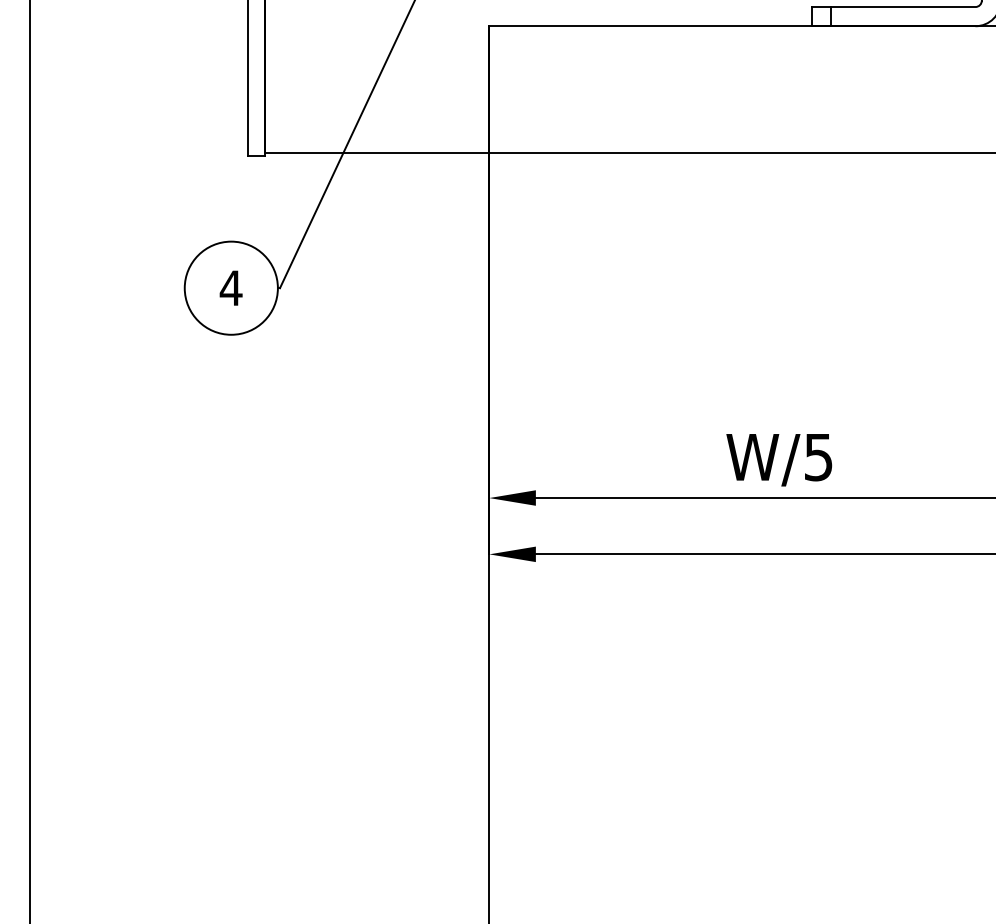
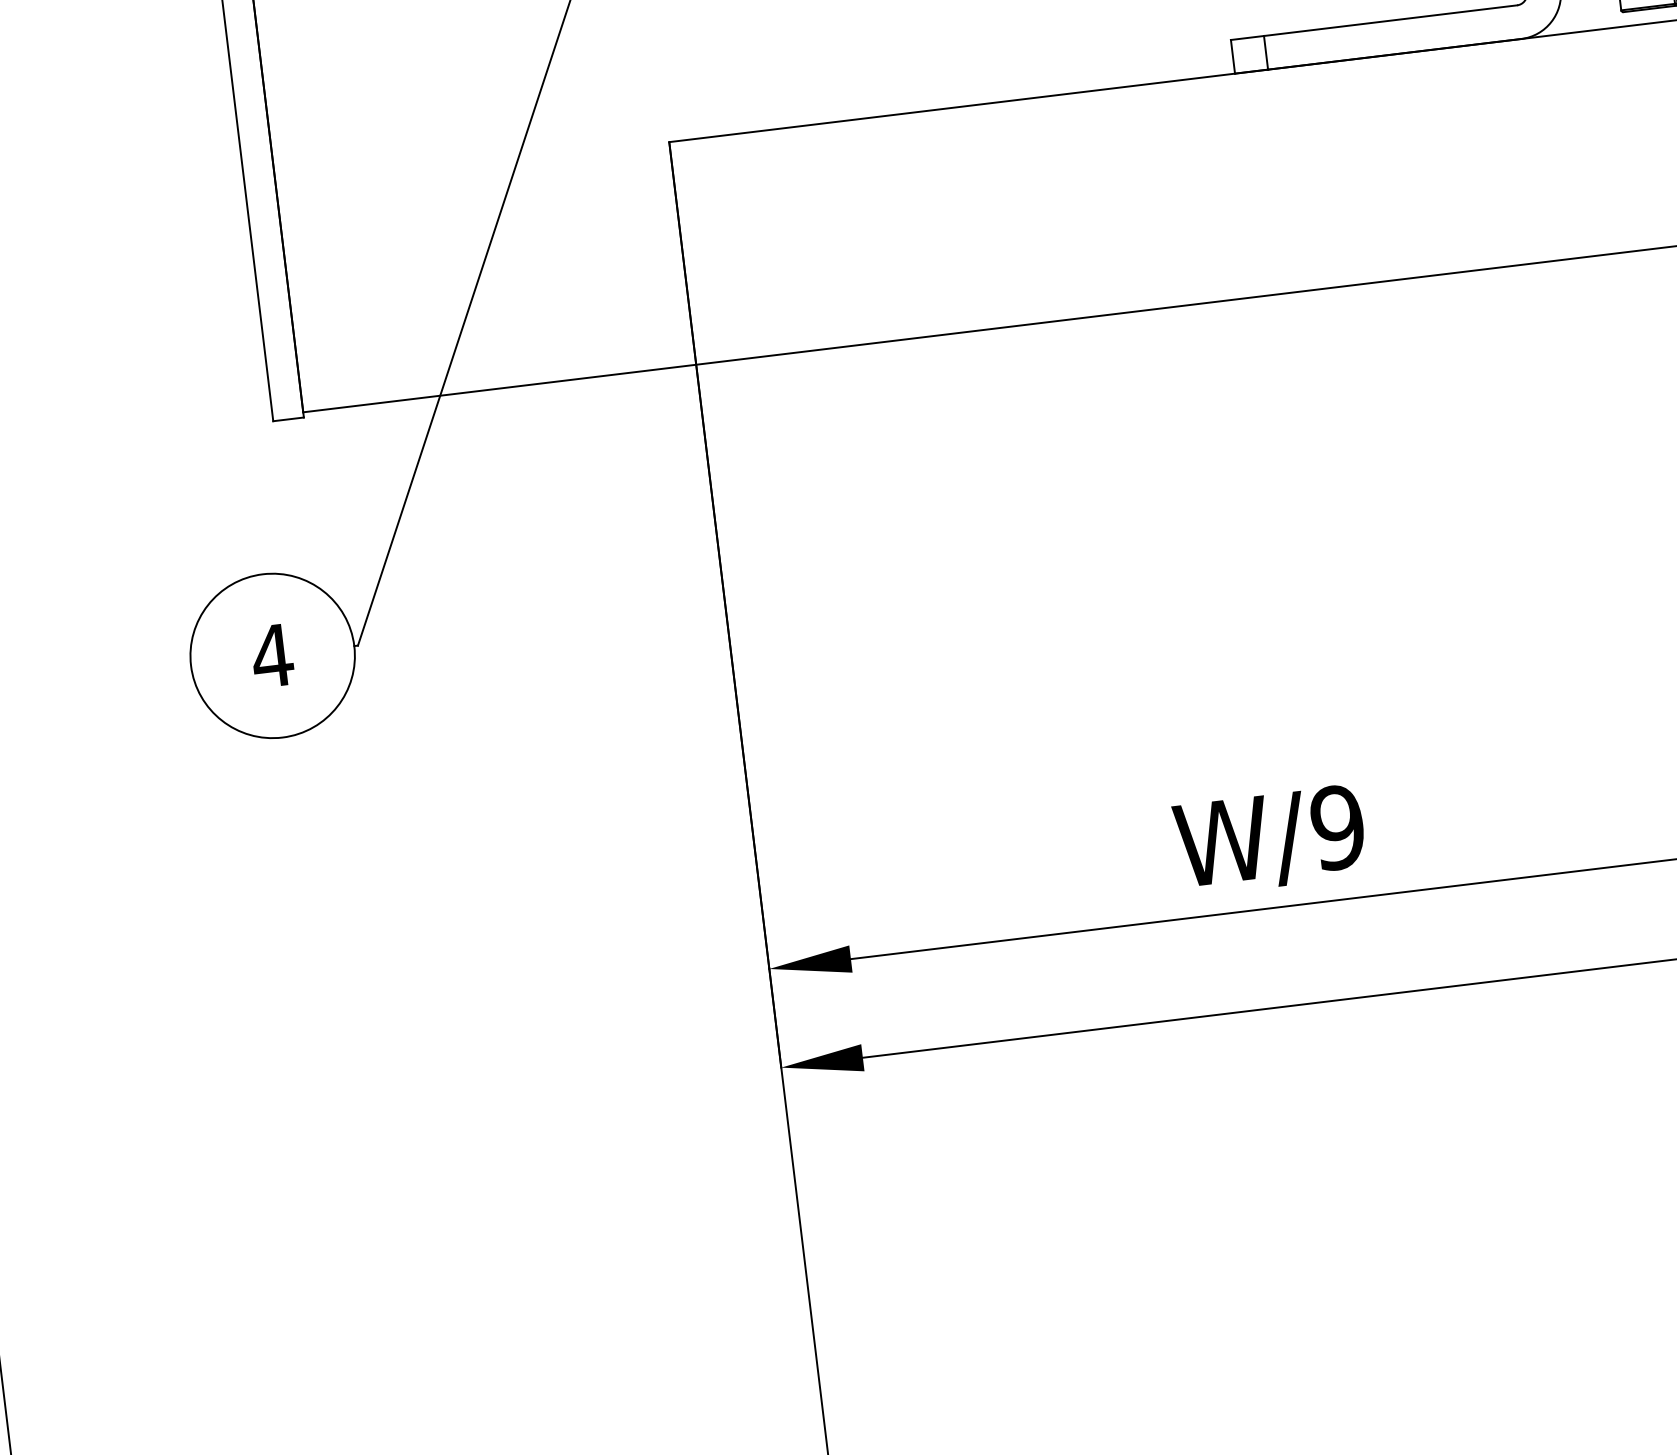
text: (818, 457) -> (1337, 828), W/5 -> W/9

